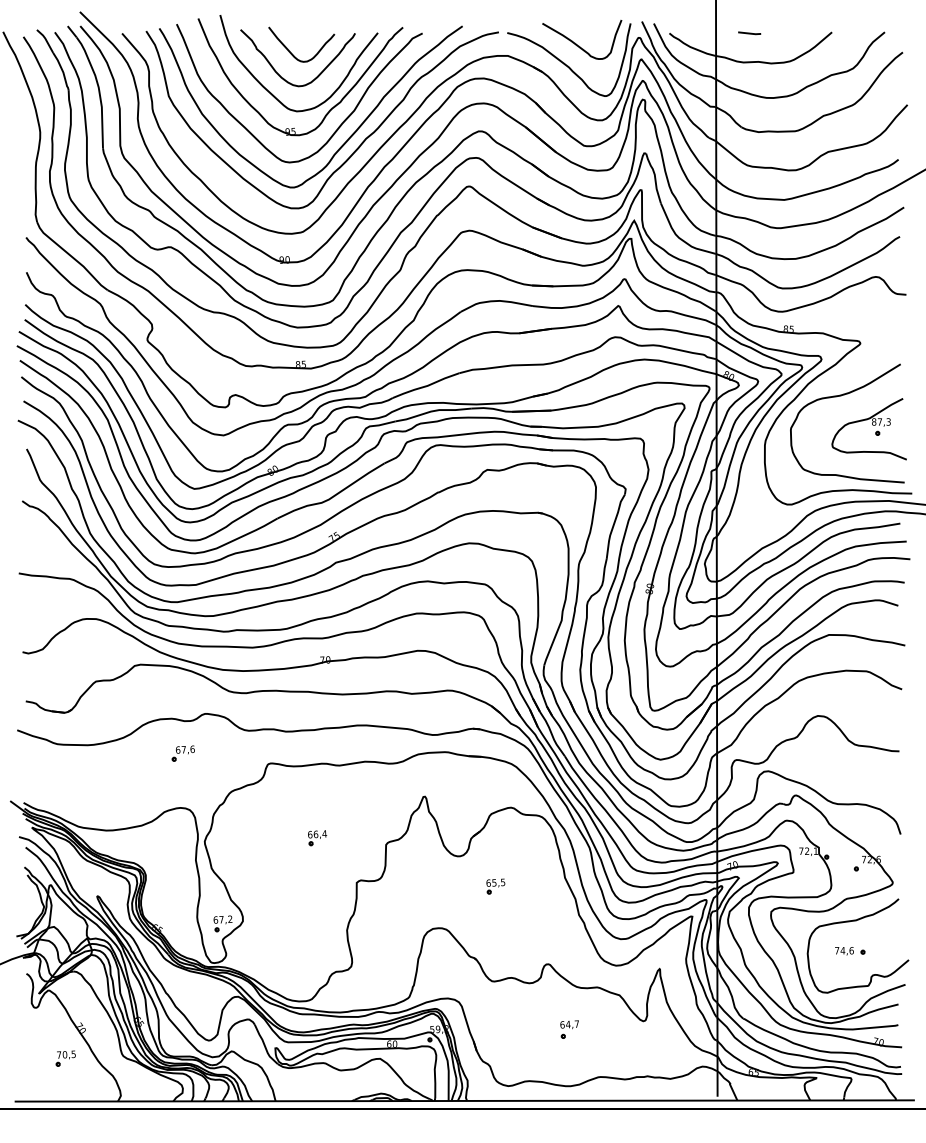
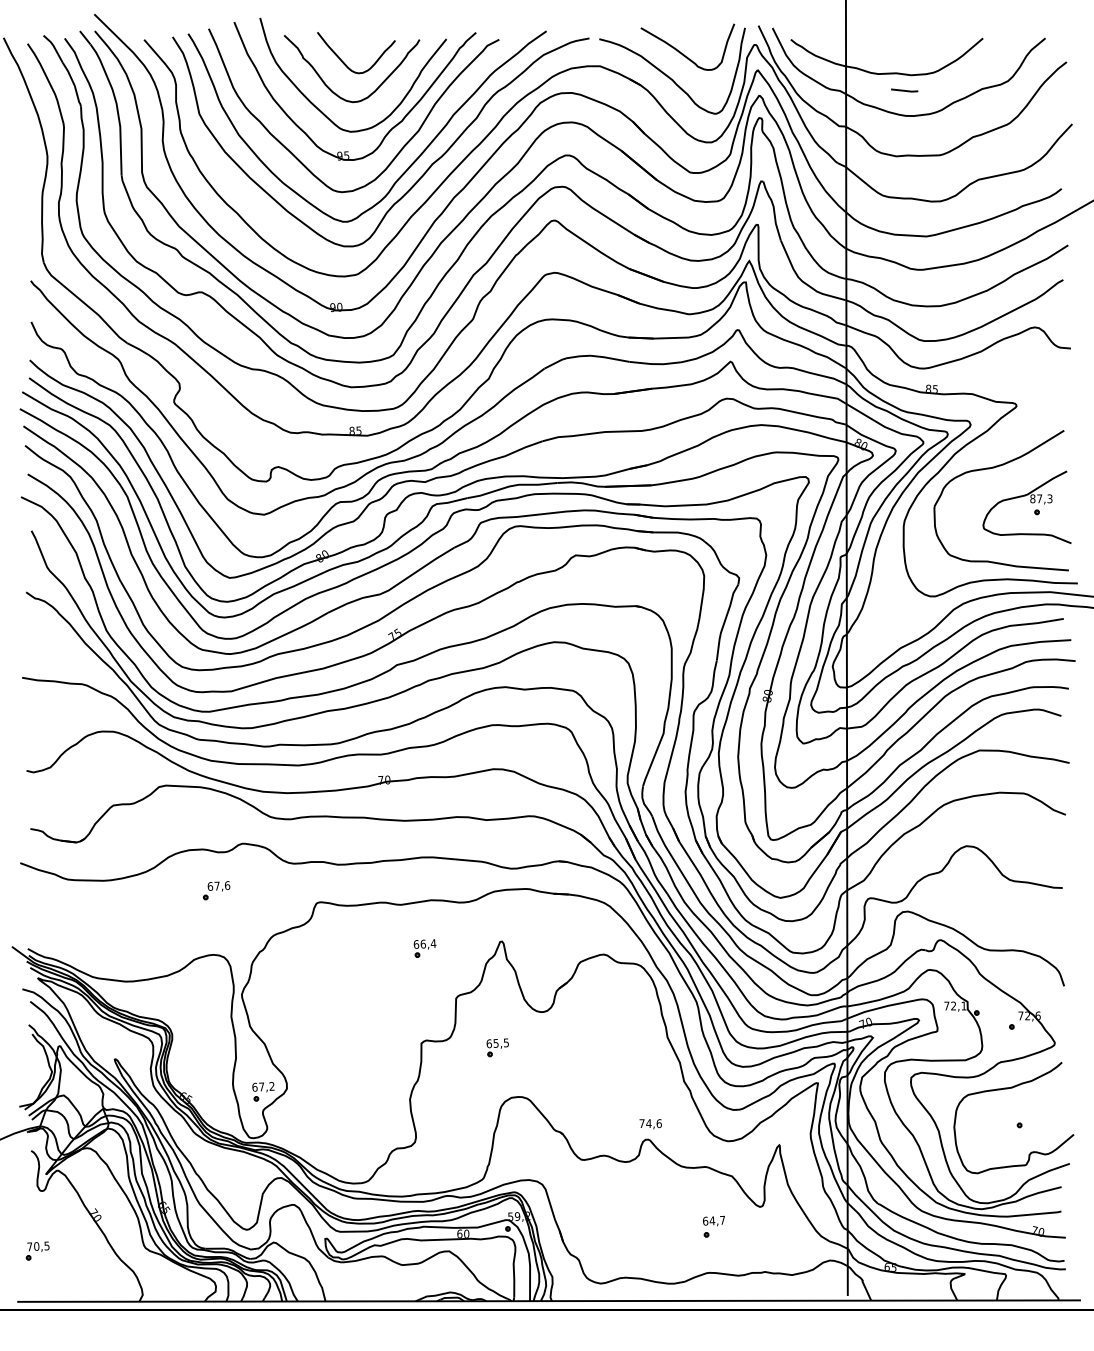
line: (749, 33) -> (904, 90), moved
part: (317, 838) -> (424, 948), moved
part: (495, 886) -> (497, 1047), moved
text: (844, 951) -> (650, 1124), moved
part: (569, 1029) -> (713, 1226), moved
part: (65, 1058) -> (37, 1250), moved

